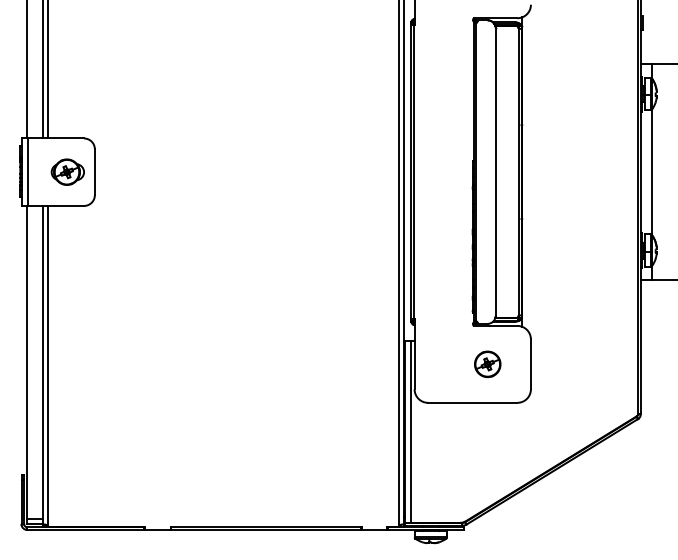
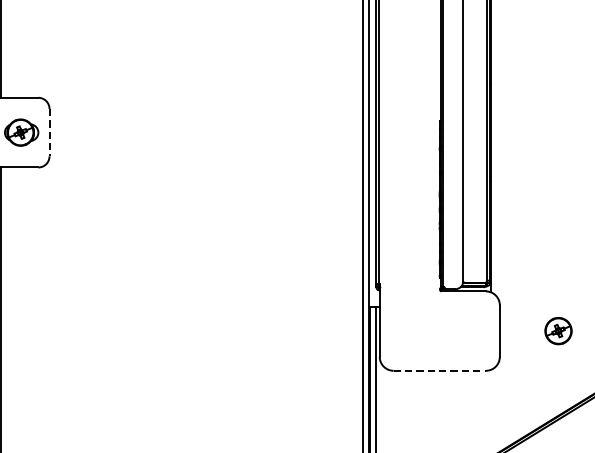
line: (94, 172) -> (49, 132), solid -> dashed
part: (487, 364) -> (558, 331), moved
line: (472, 402) -> (439, 370), solid -> dashed

